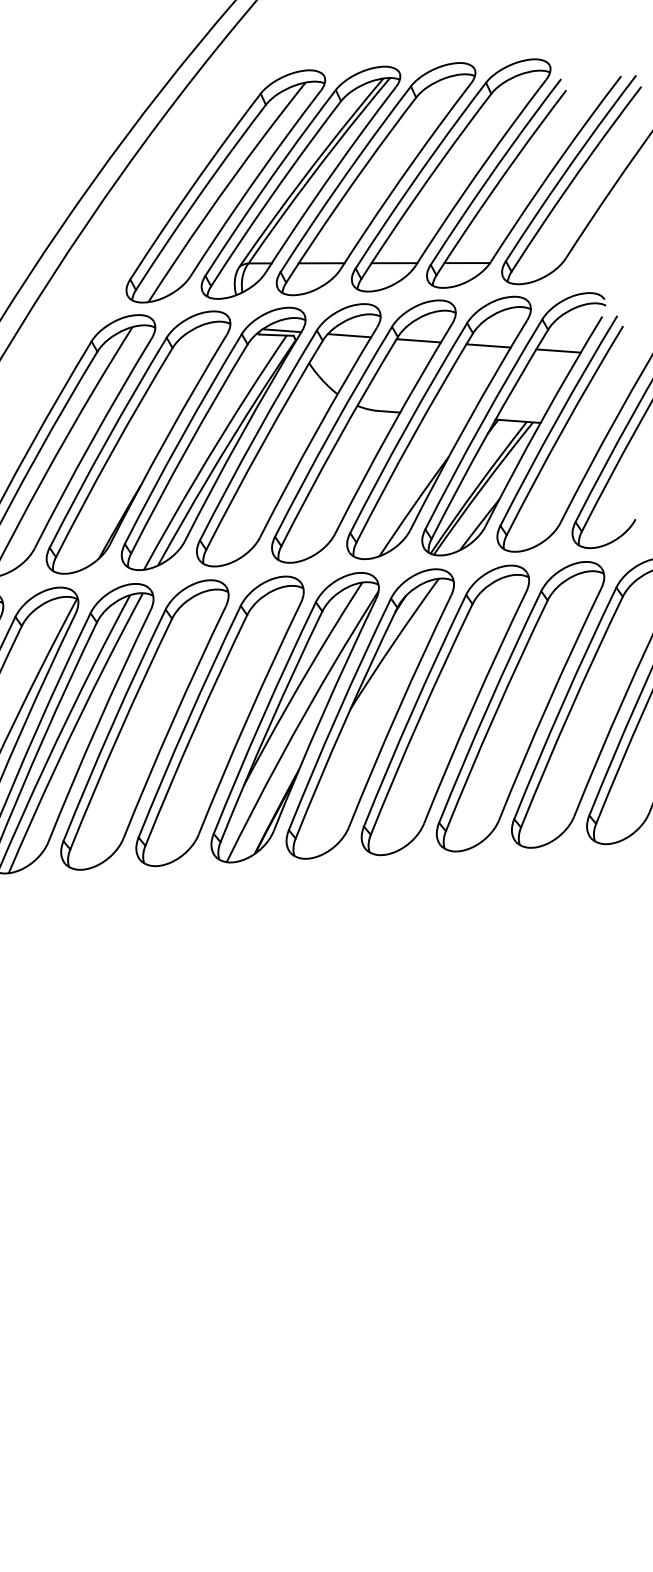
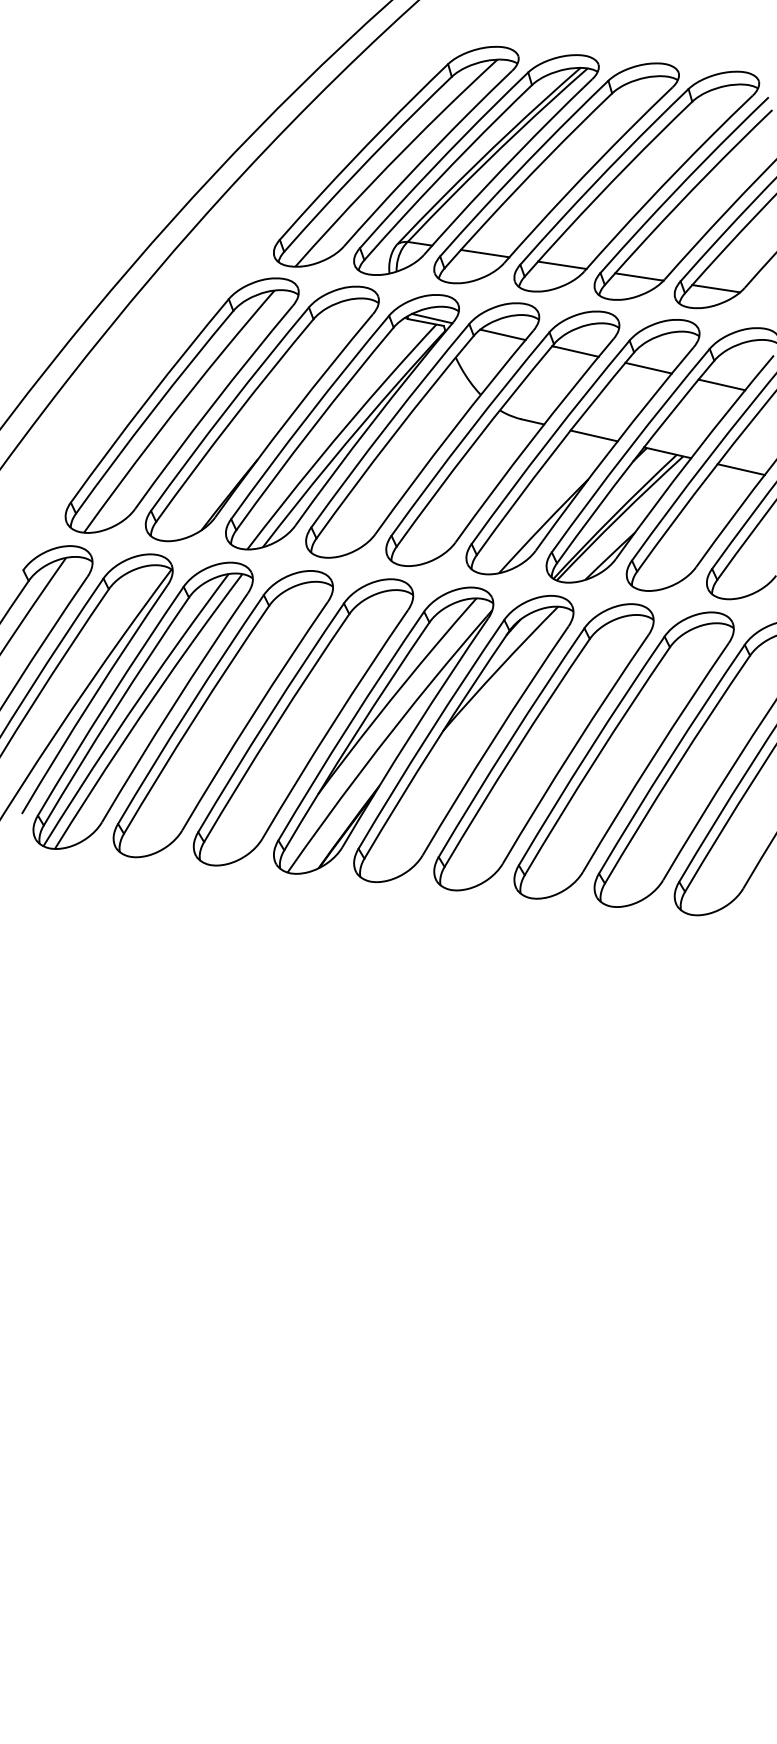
line: (539, 262) -> (716, 288), added
line: (447, 415) -> (593, 435), added
line: (587, 426) -> (740, 469), added

